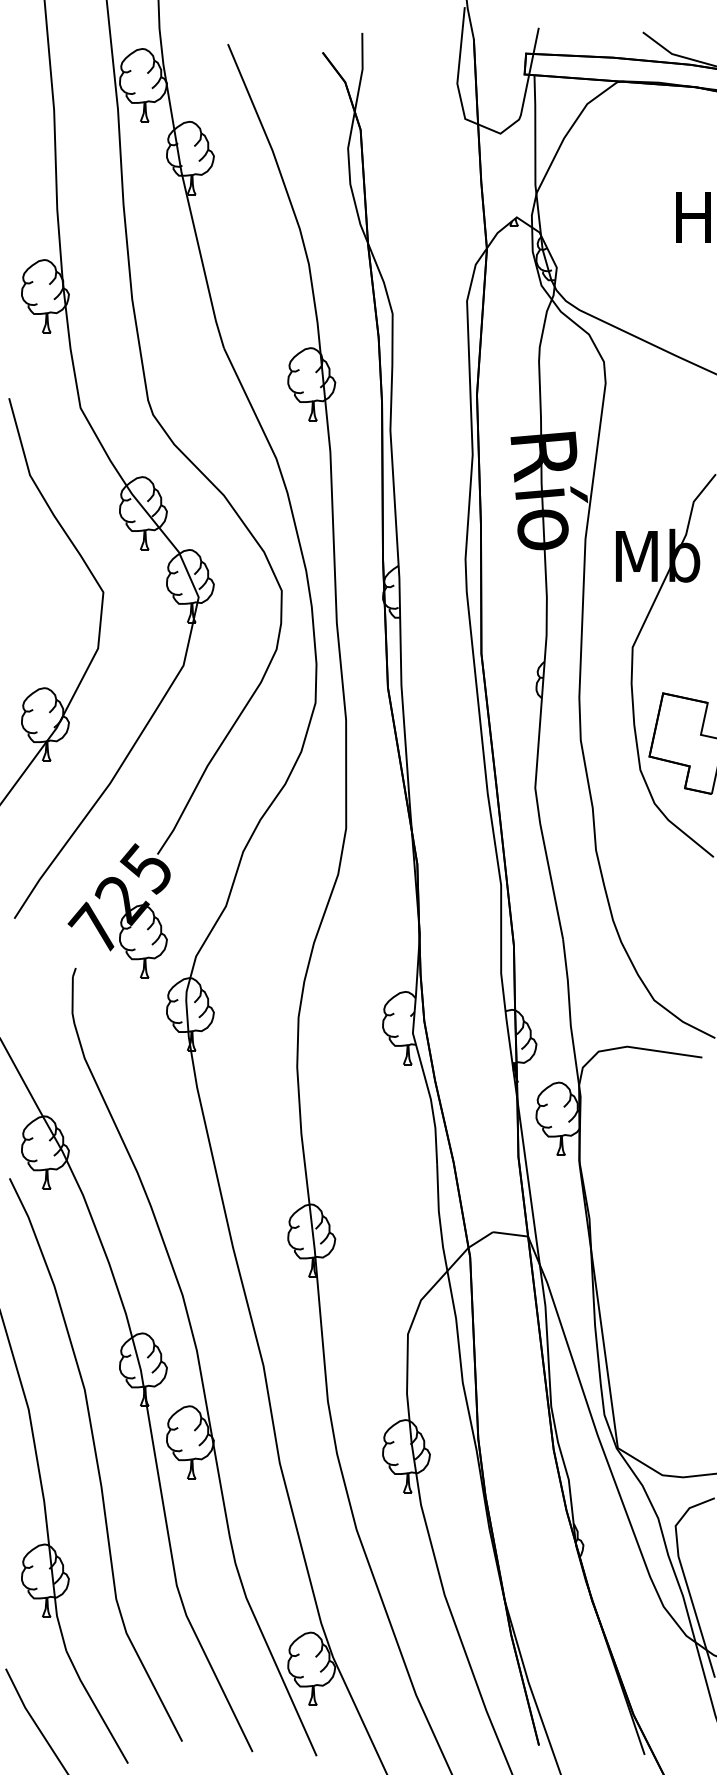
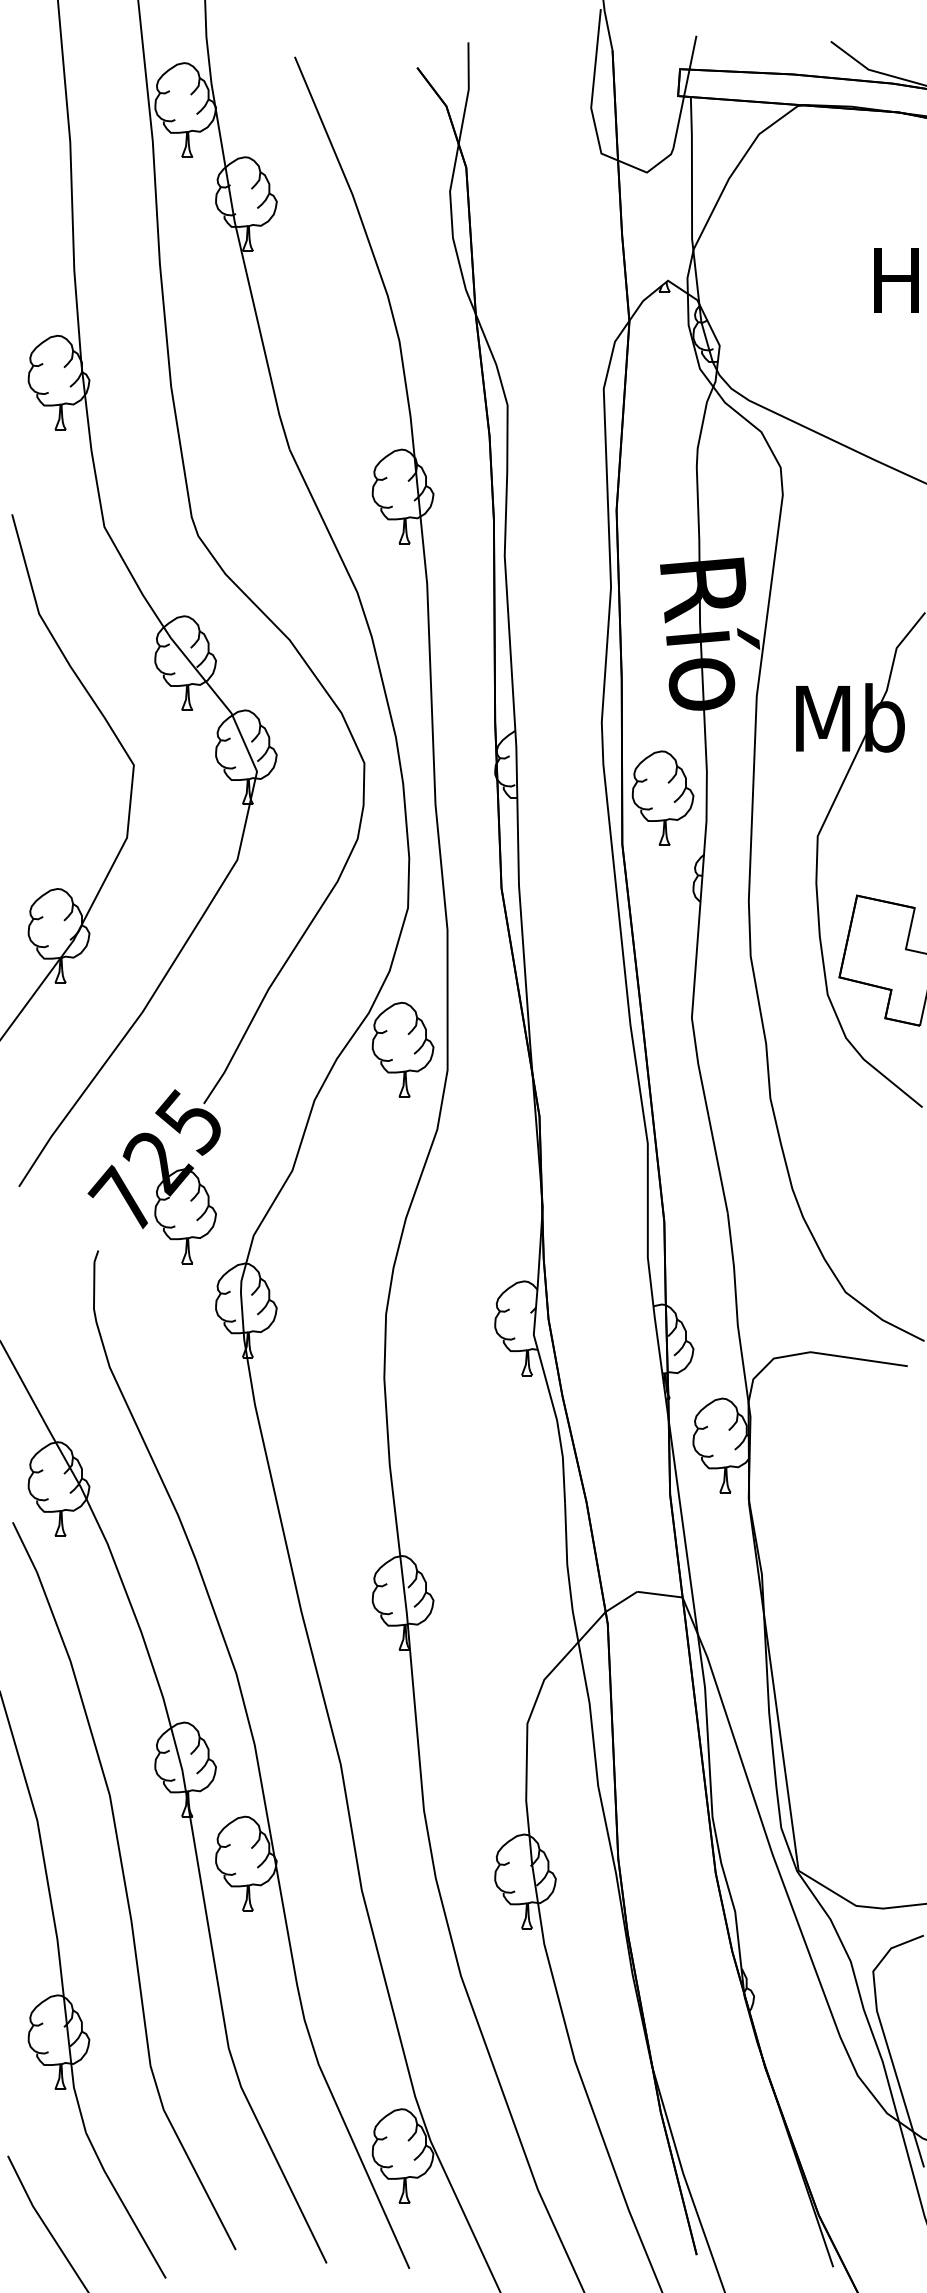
part: (512, 617) -> (662, 797), added
part: (311, 812) -> (402, 1049), added

